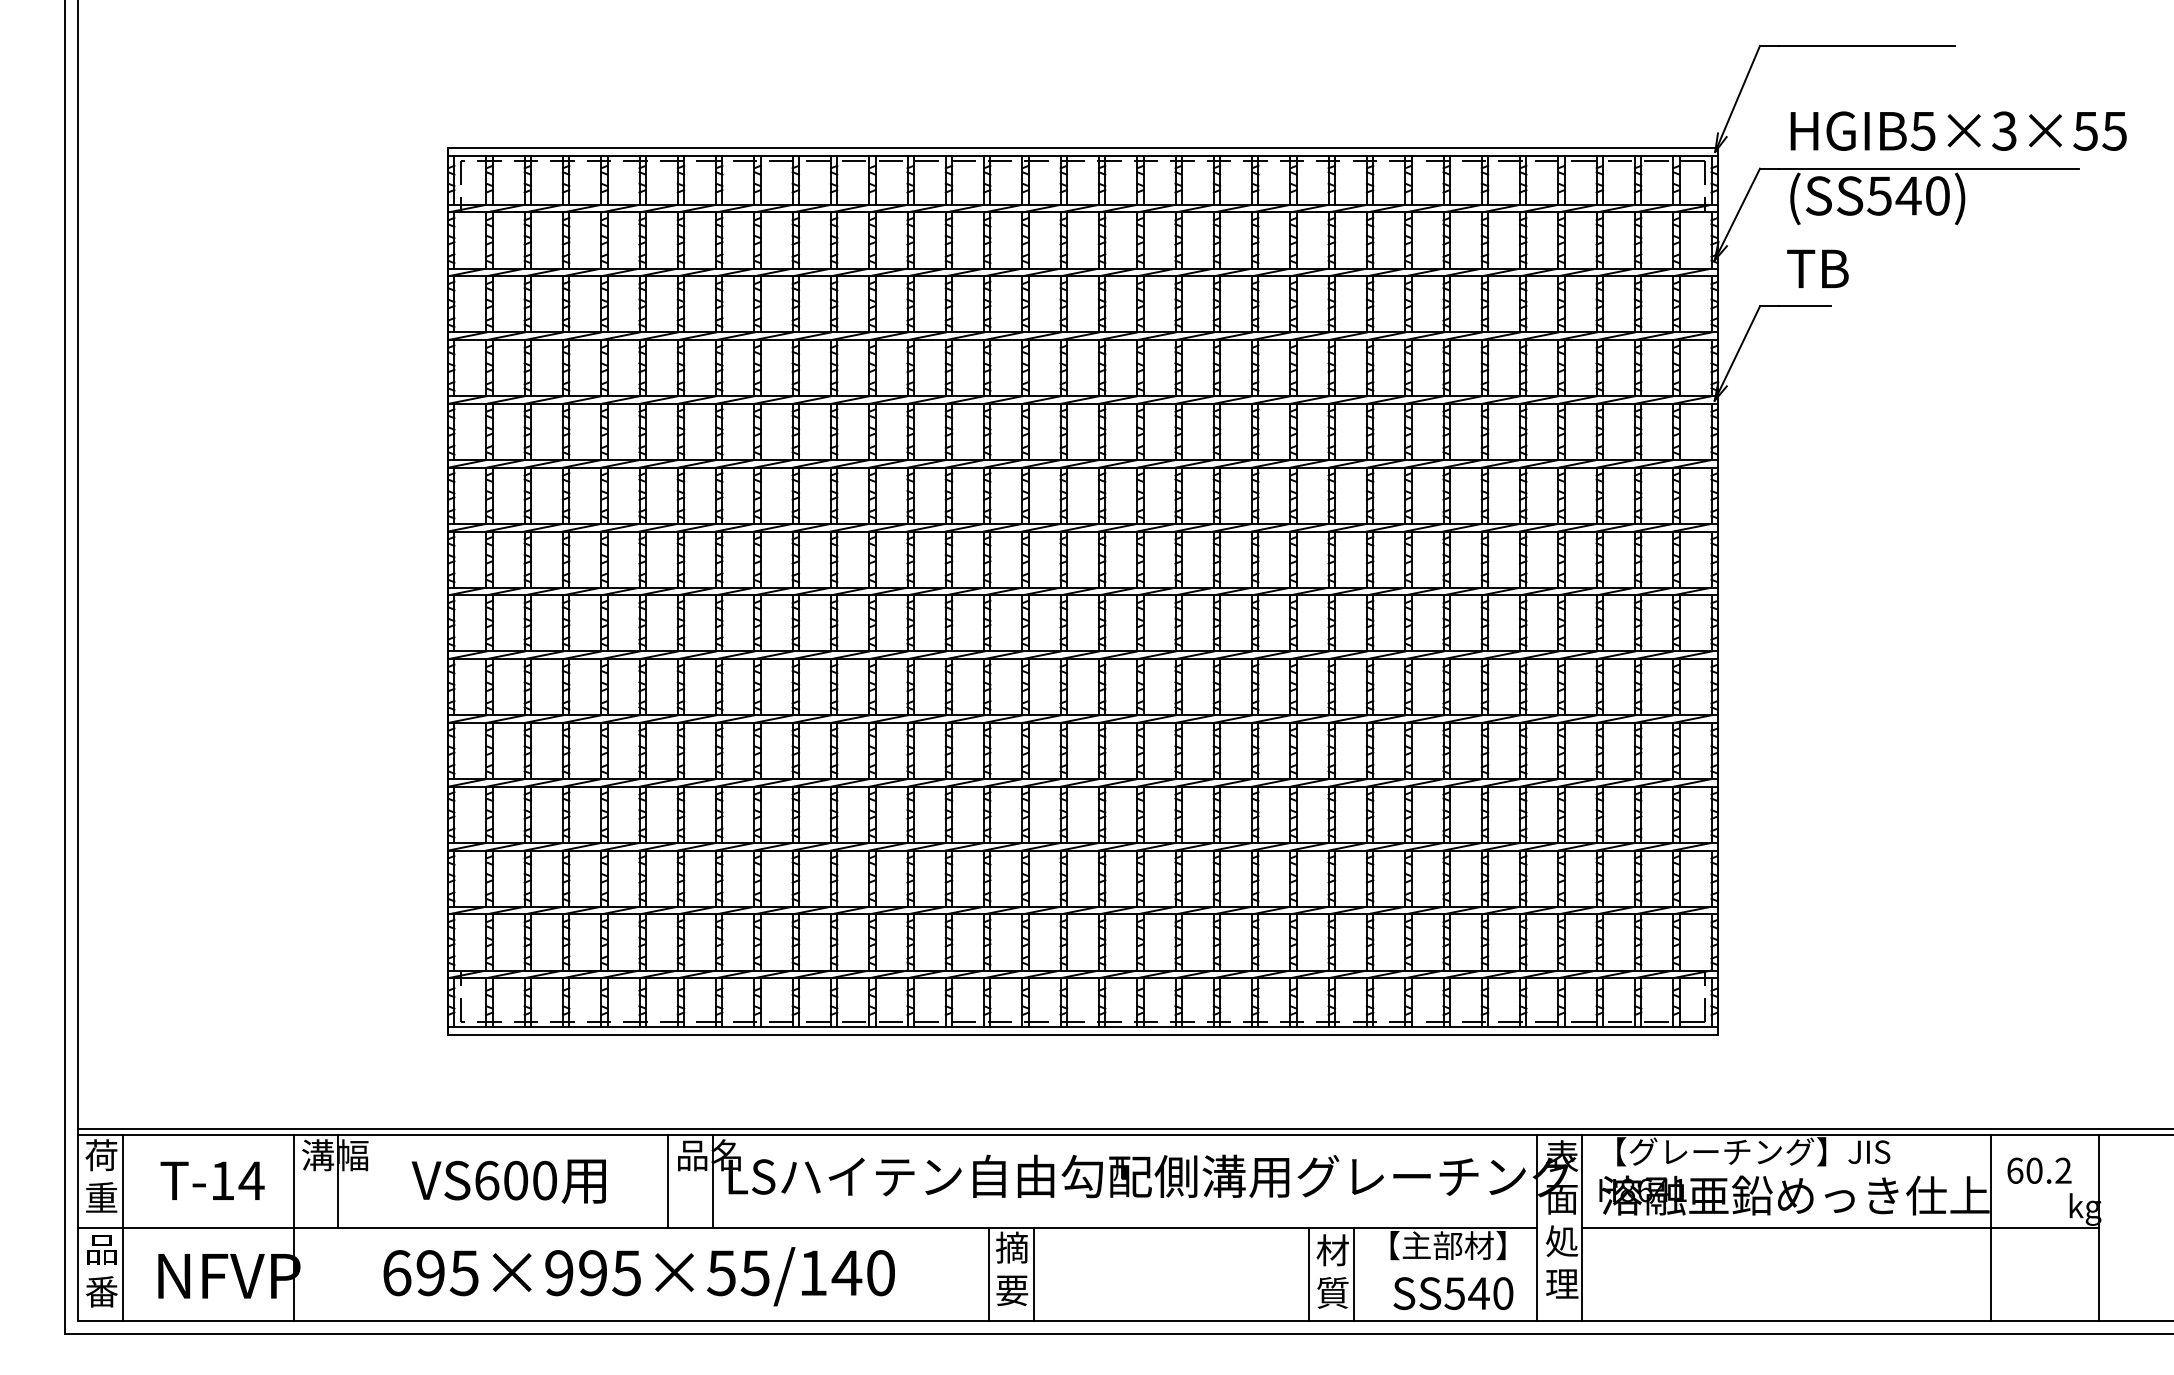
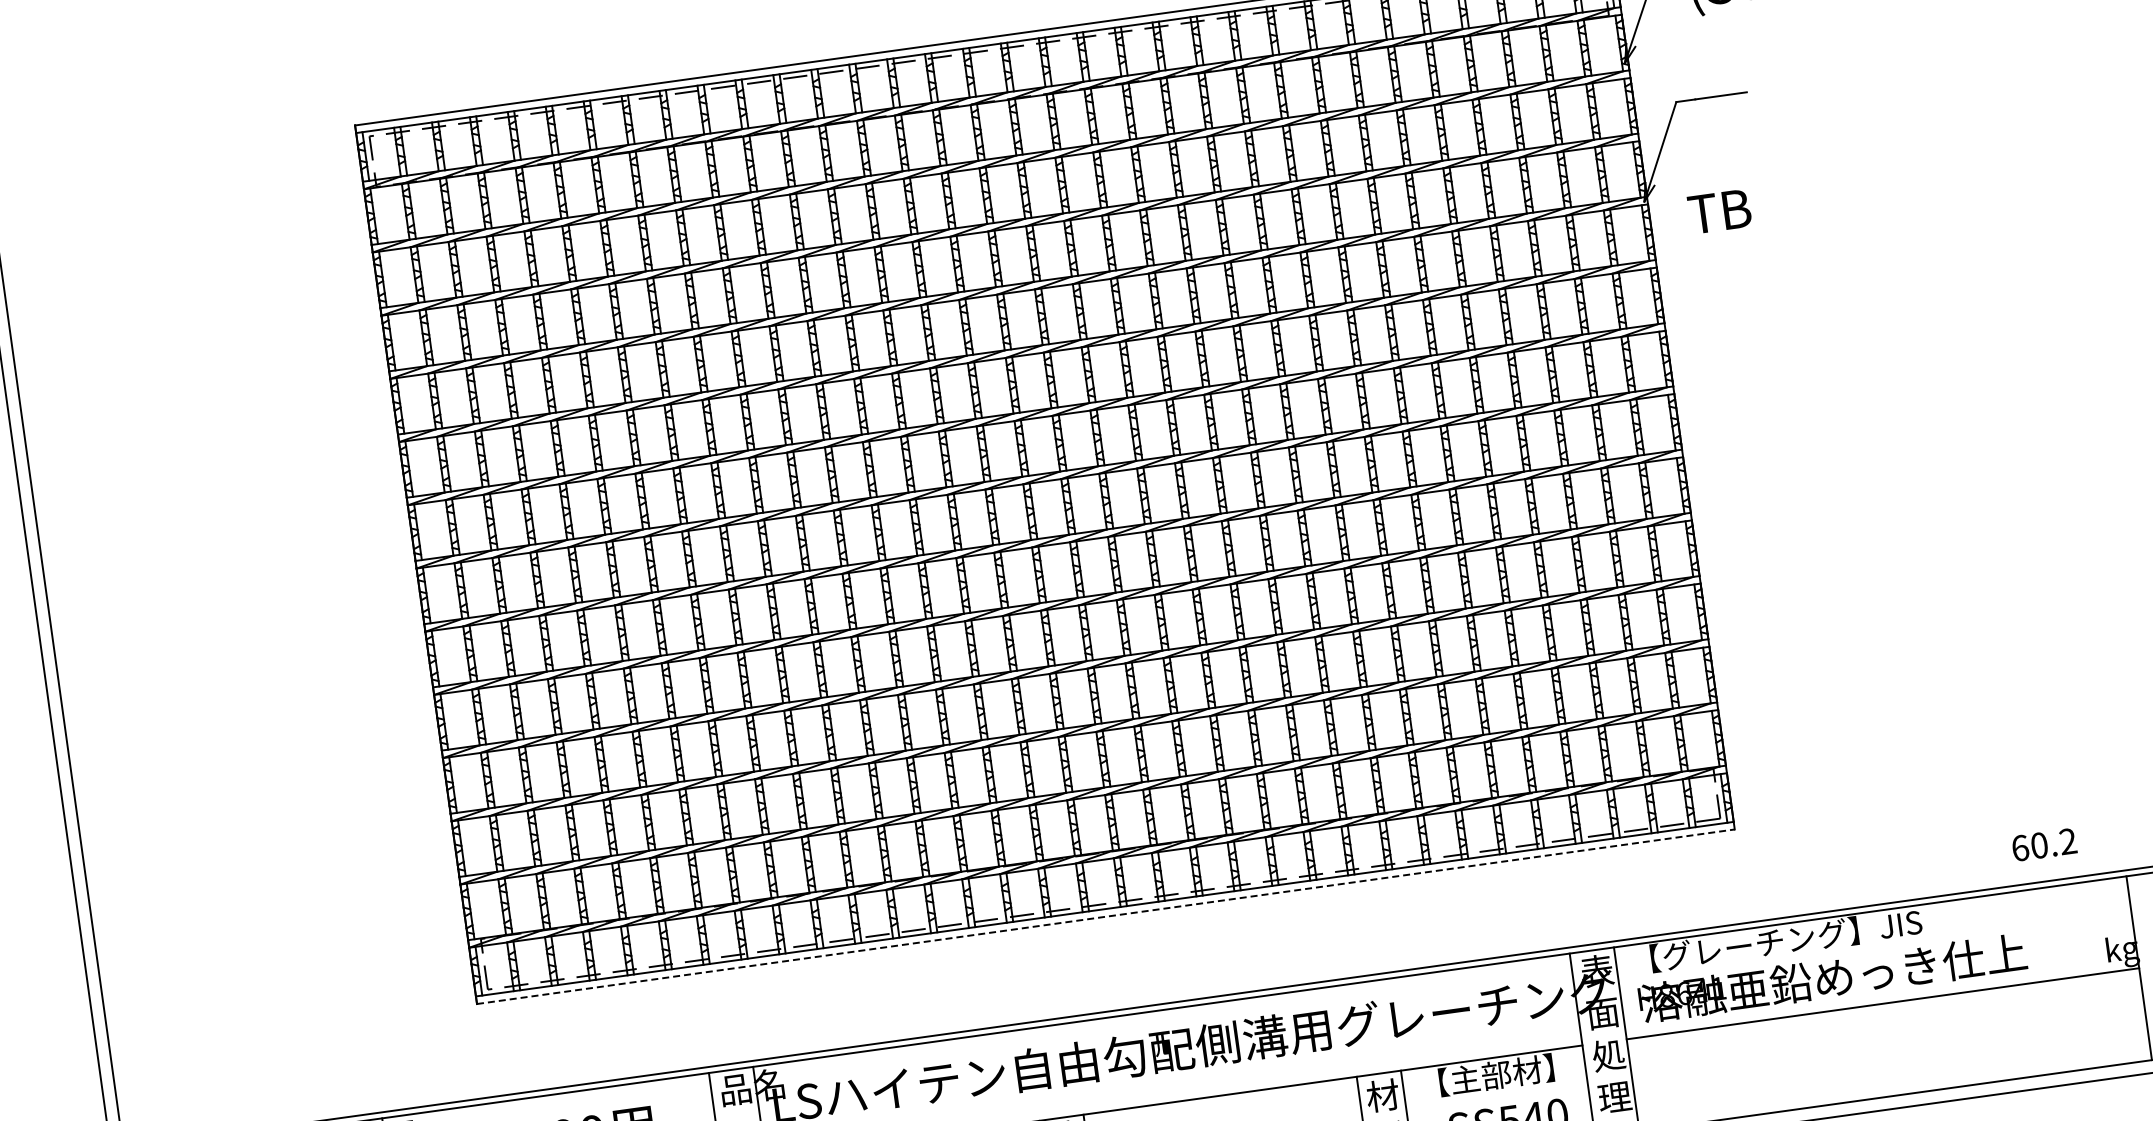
text: (1817, 268) -> (1719, 211), moved
line: (1082, 1034) -> (1105, 916), solid -> dashed
text: (2039, 1170) -> (2044, 844), moved
line: (1990, 1227) -> (2031, 982), removed

